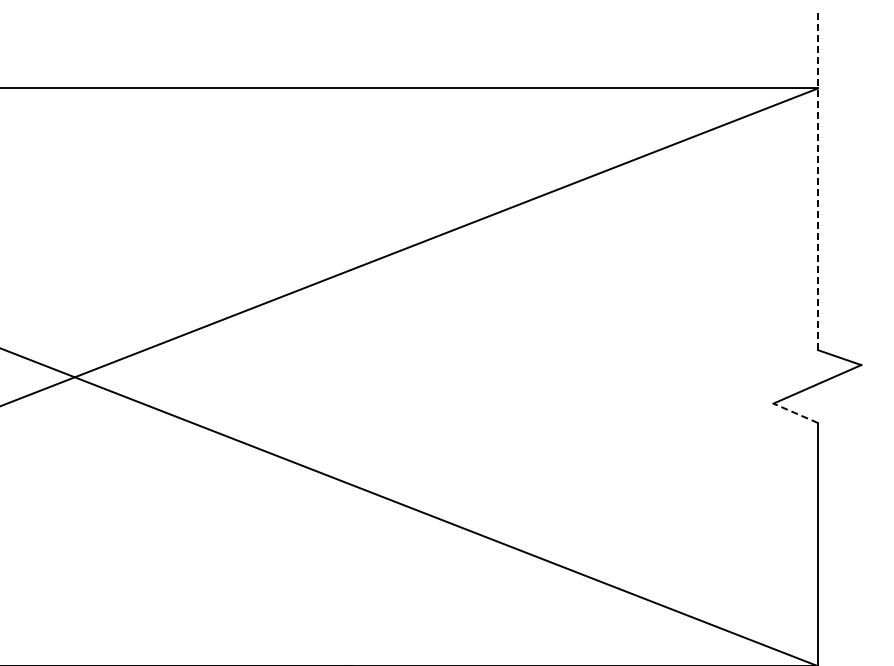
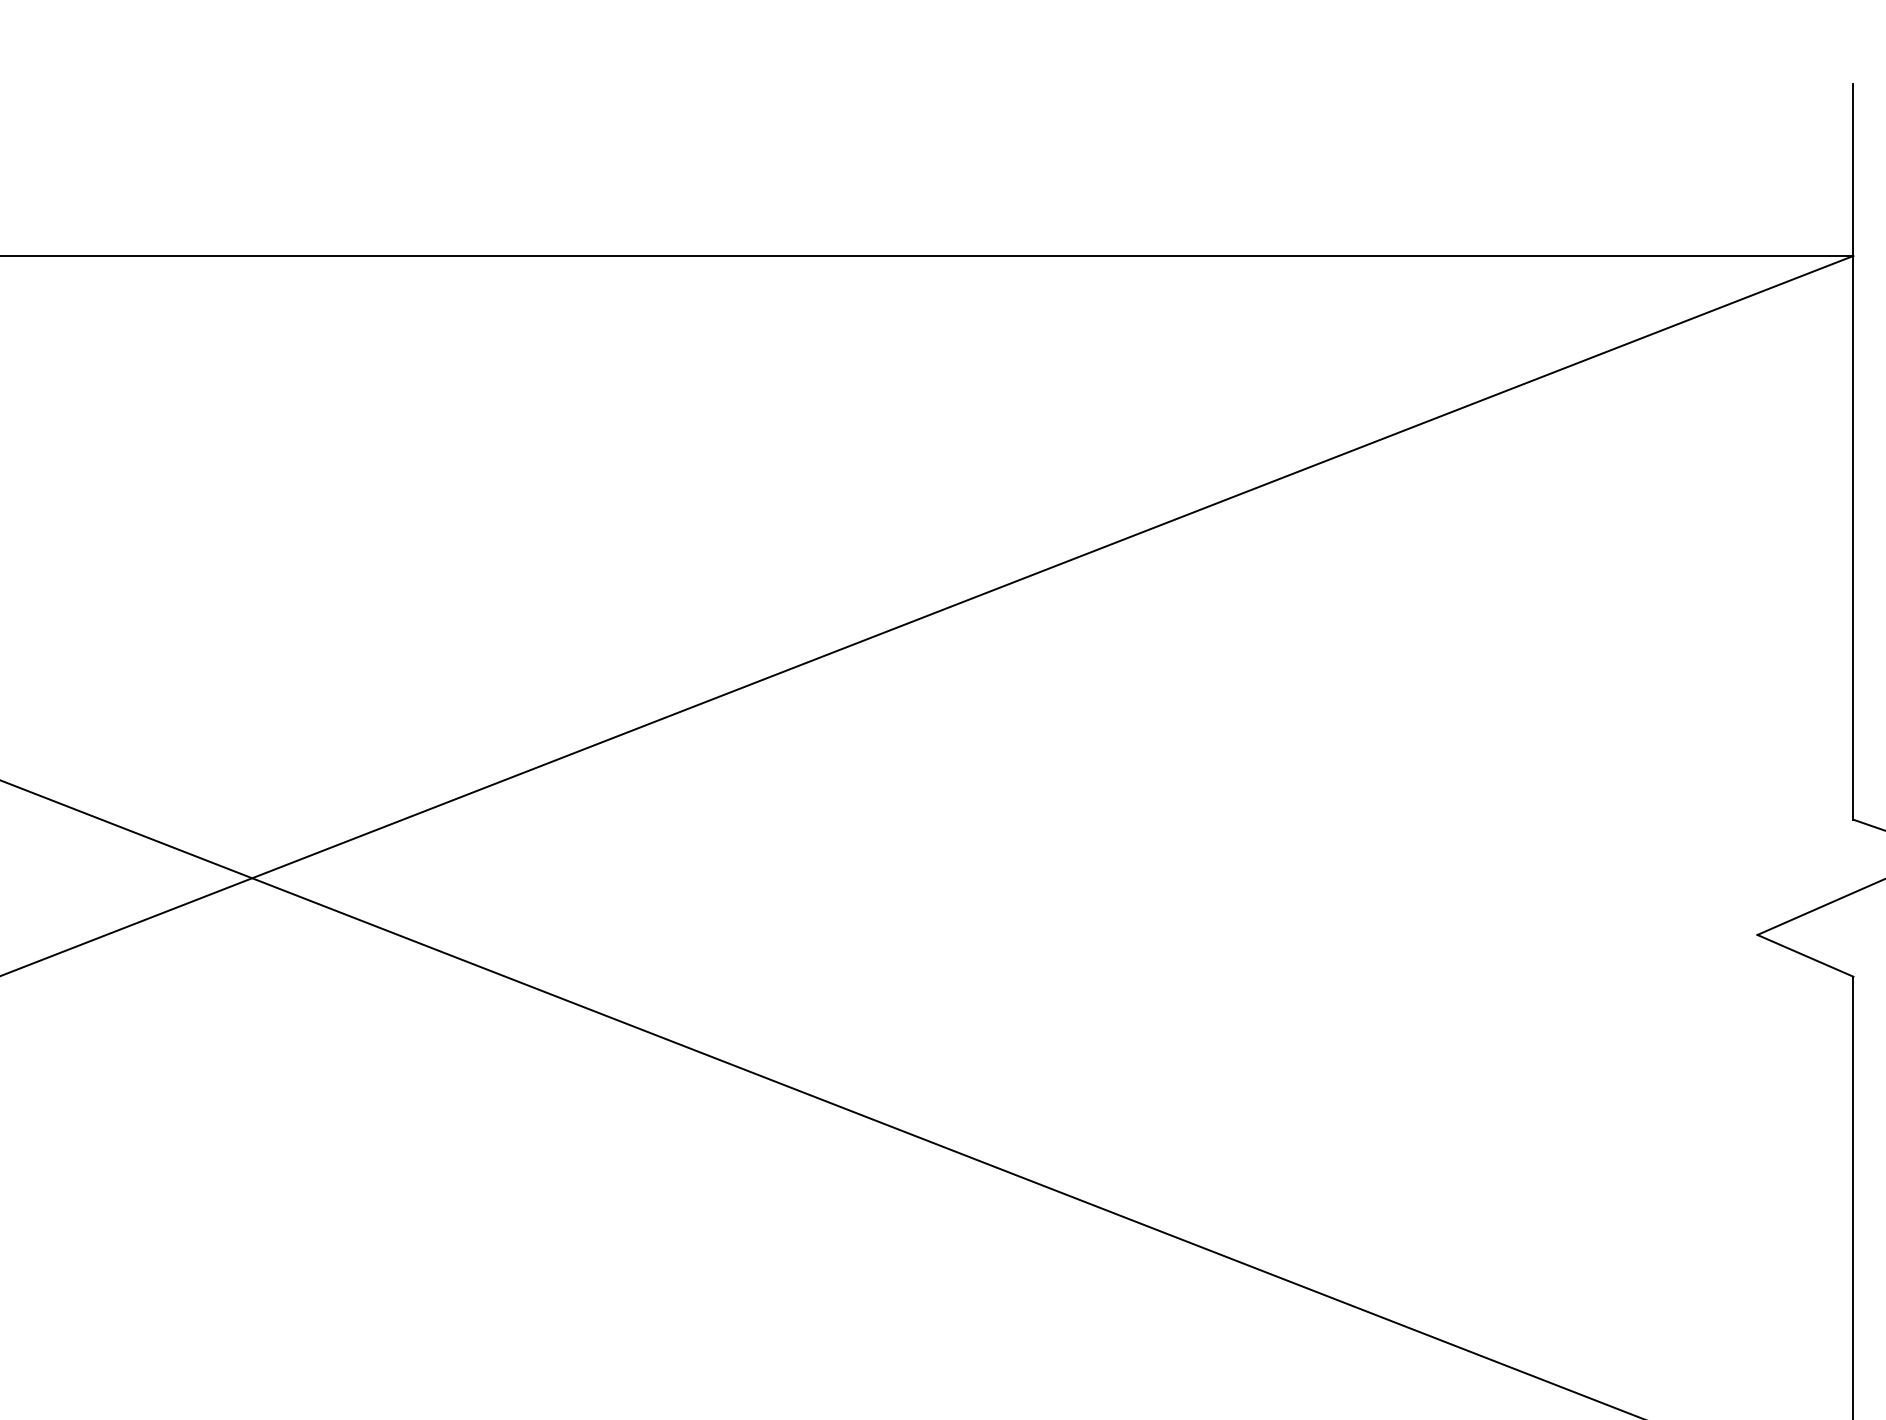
line: (818, 179) -> (1854, 452), dashed -> solid
line: (795, 413) -> (1804, 956), dashed -> solid

